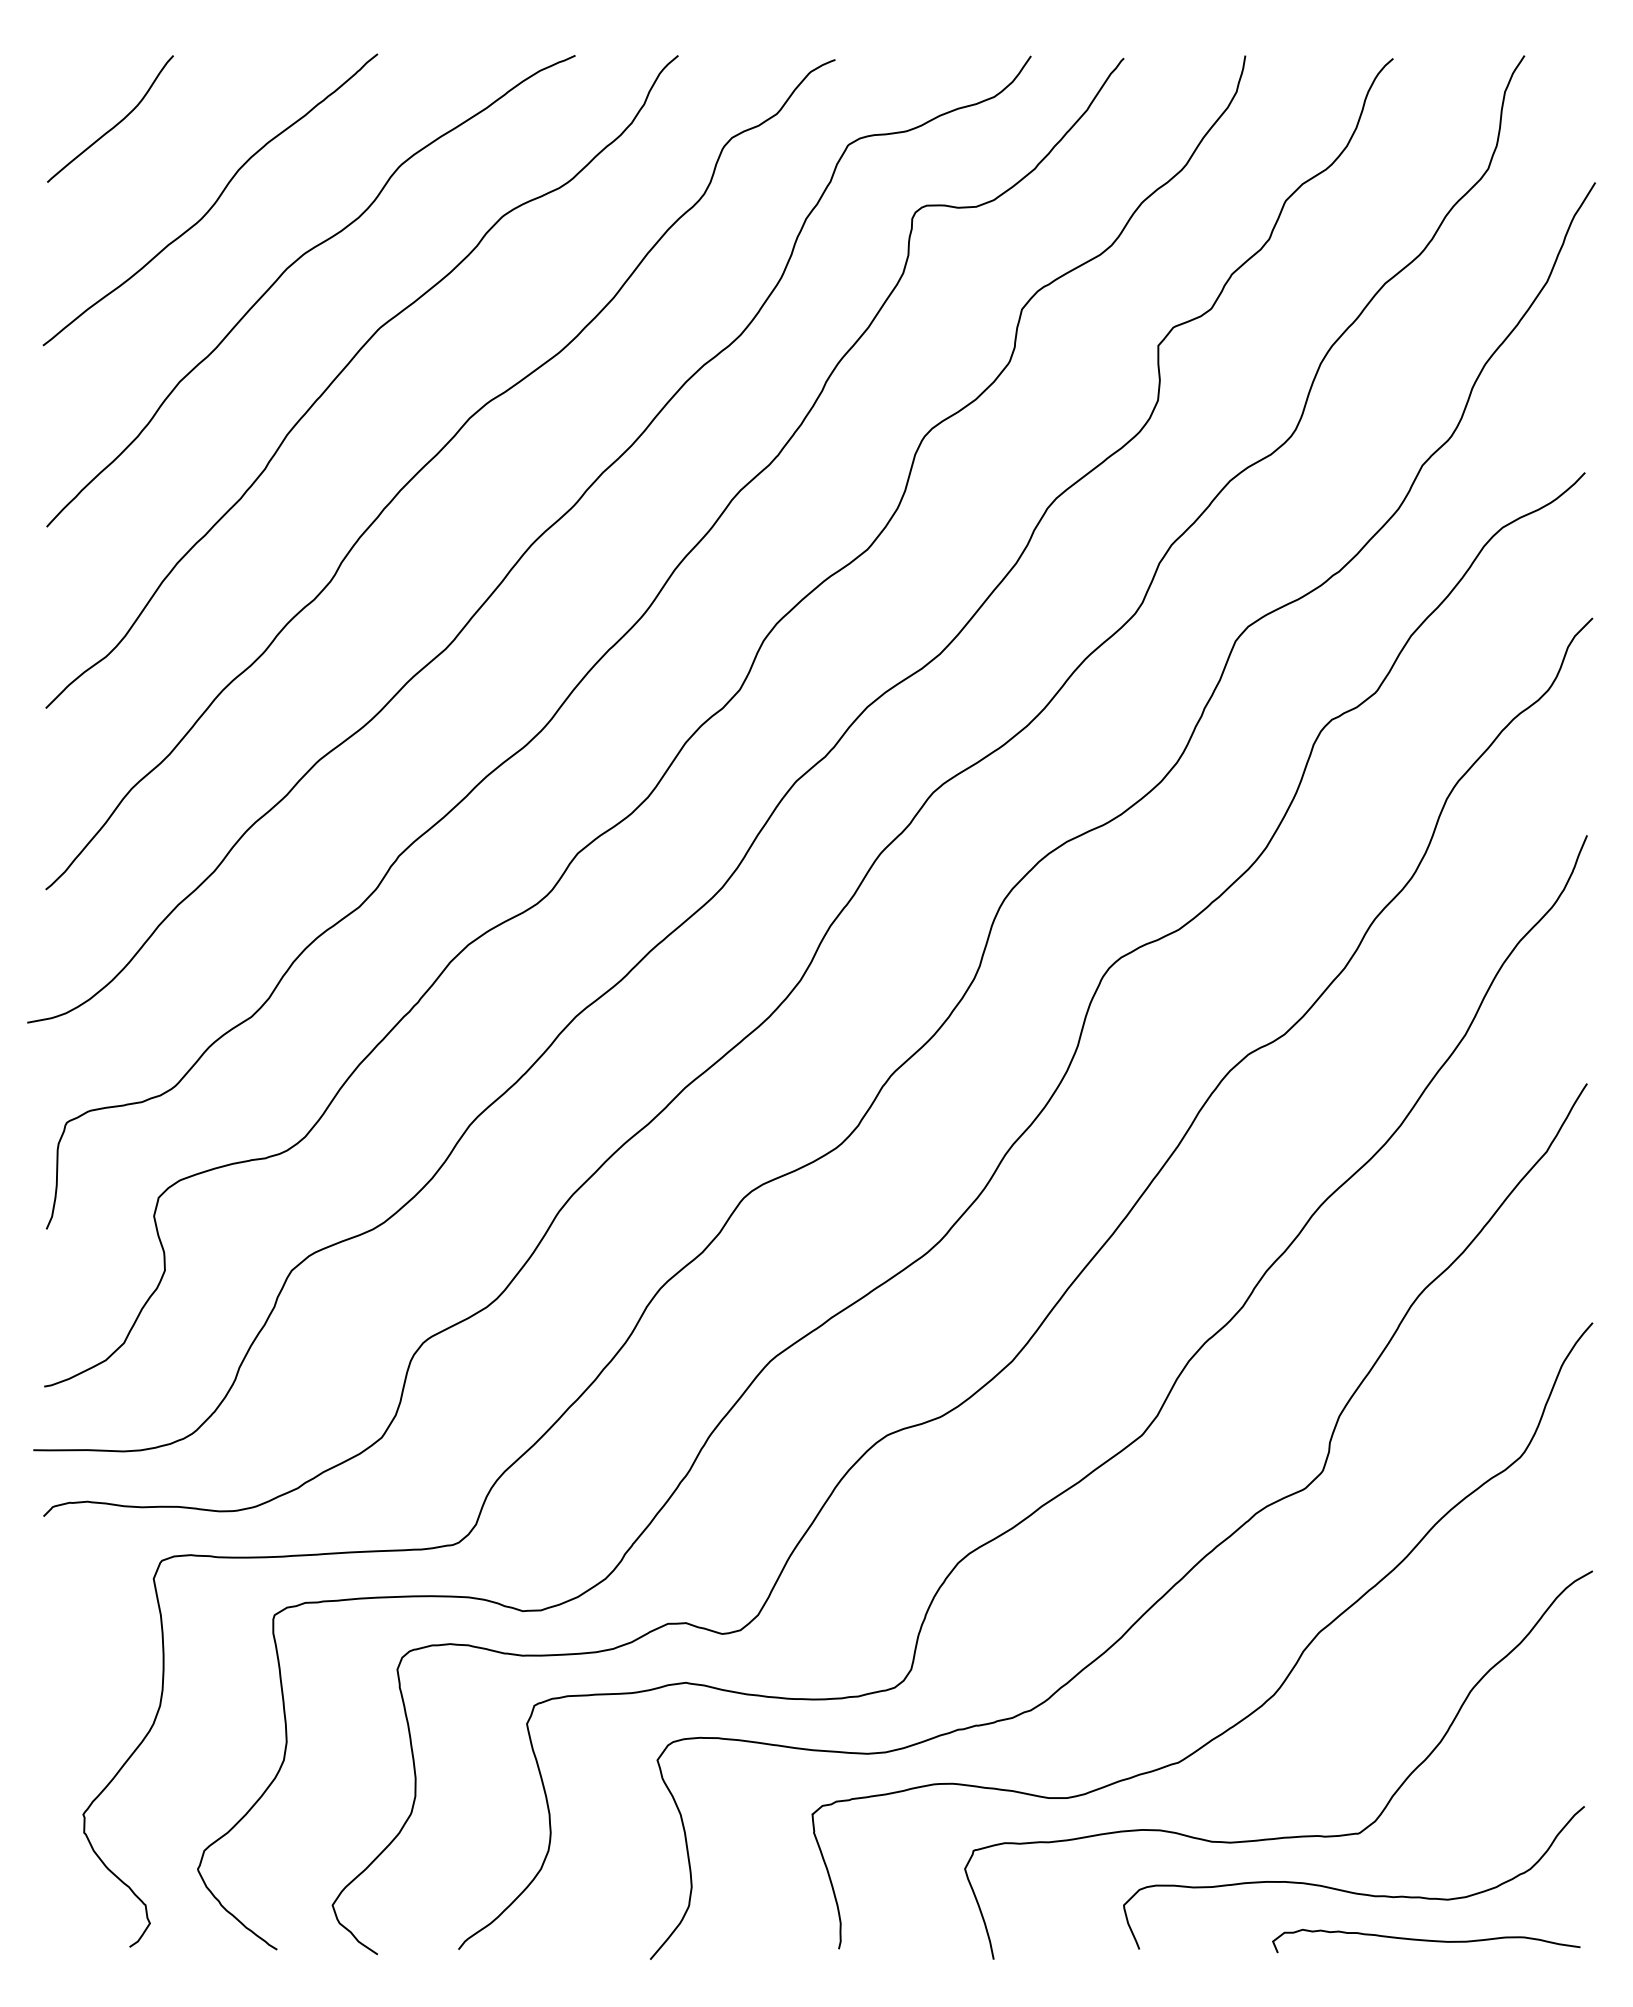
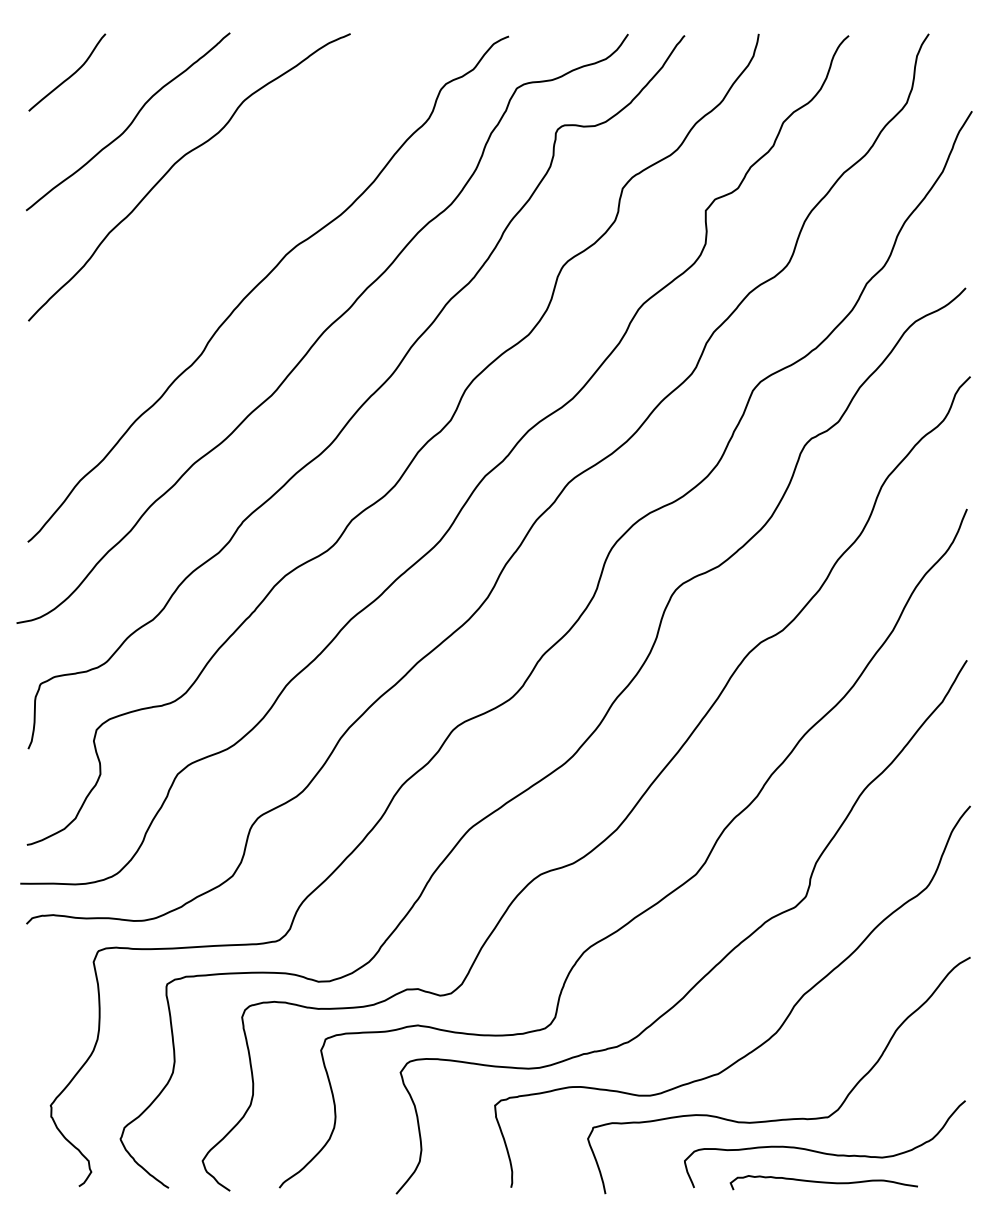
curve: (347, 368) -> (211, 224), removed
curve: (1425, 1940) -> (823, 1182), moved

